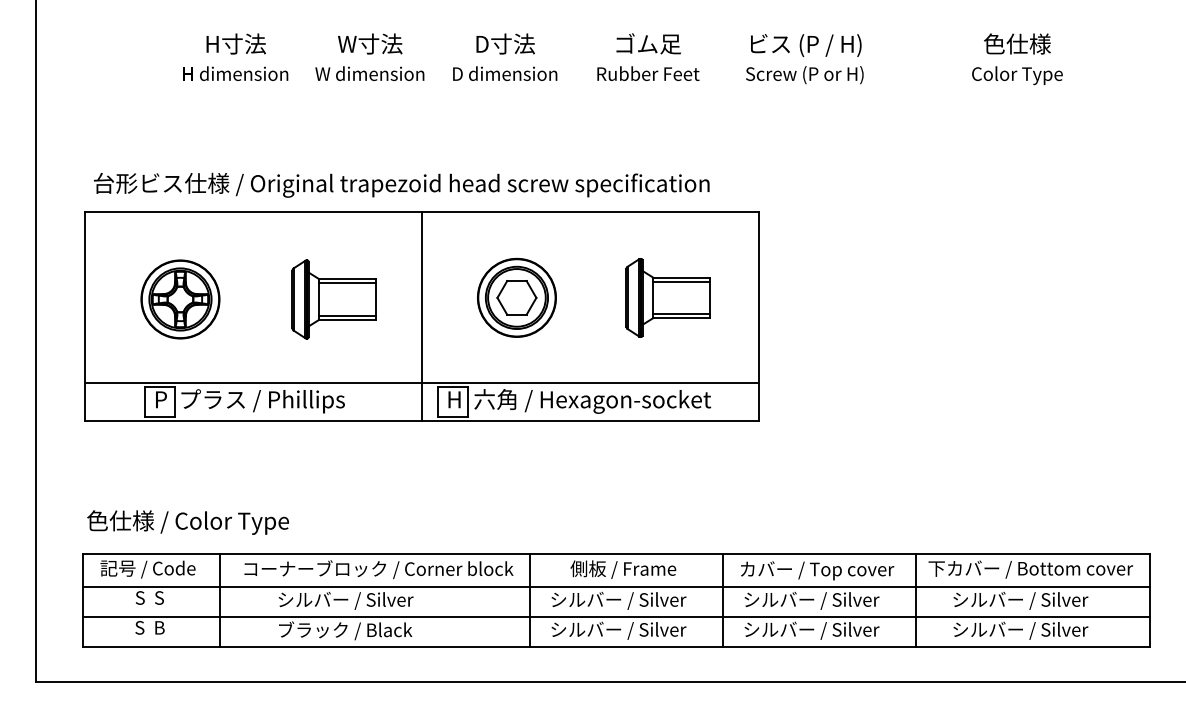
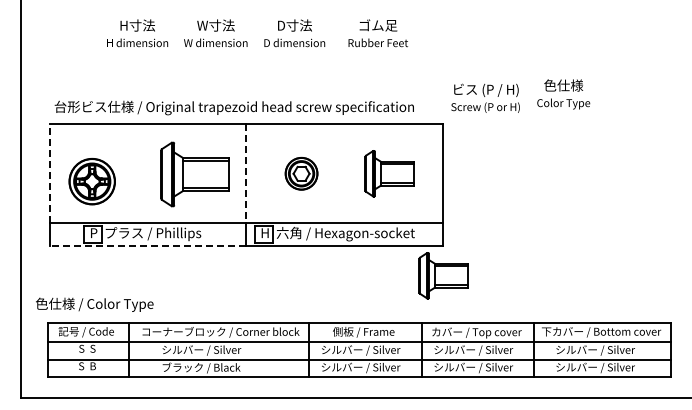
text: (804, 57) -> (485, 97), moved
text: (1017, 59) -> (563, 94), moved
line: (84, 297) -> (49, 173), solid -> dashed
line: (422, 297) -> (246, 173), solid -> dashed
part: (516, 297) -> (301, 173), size x0.7
part: (179, 299) -> (91, 181), moved
part: (333, 299) -> (194, 174), size x1.4
line: (252, 420) -> (147, 245), solid -> dashed
part: (760, 472) -> (443, 275), added
text: (187, 521) -> (94, 304), moved

